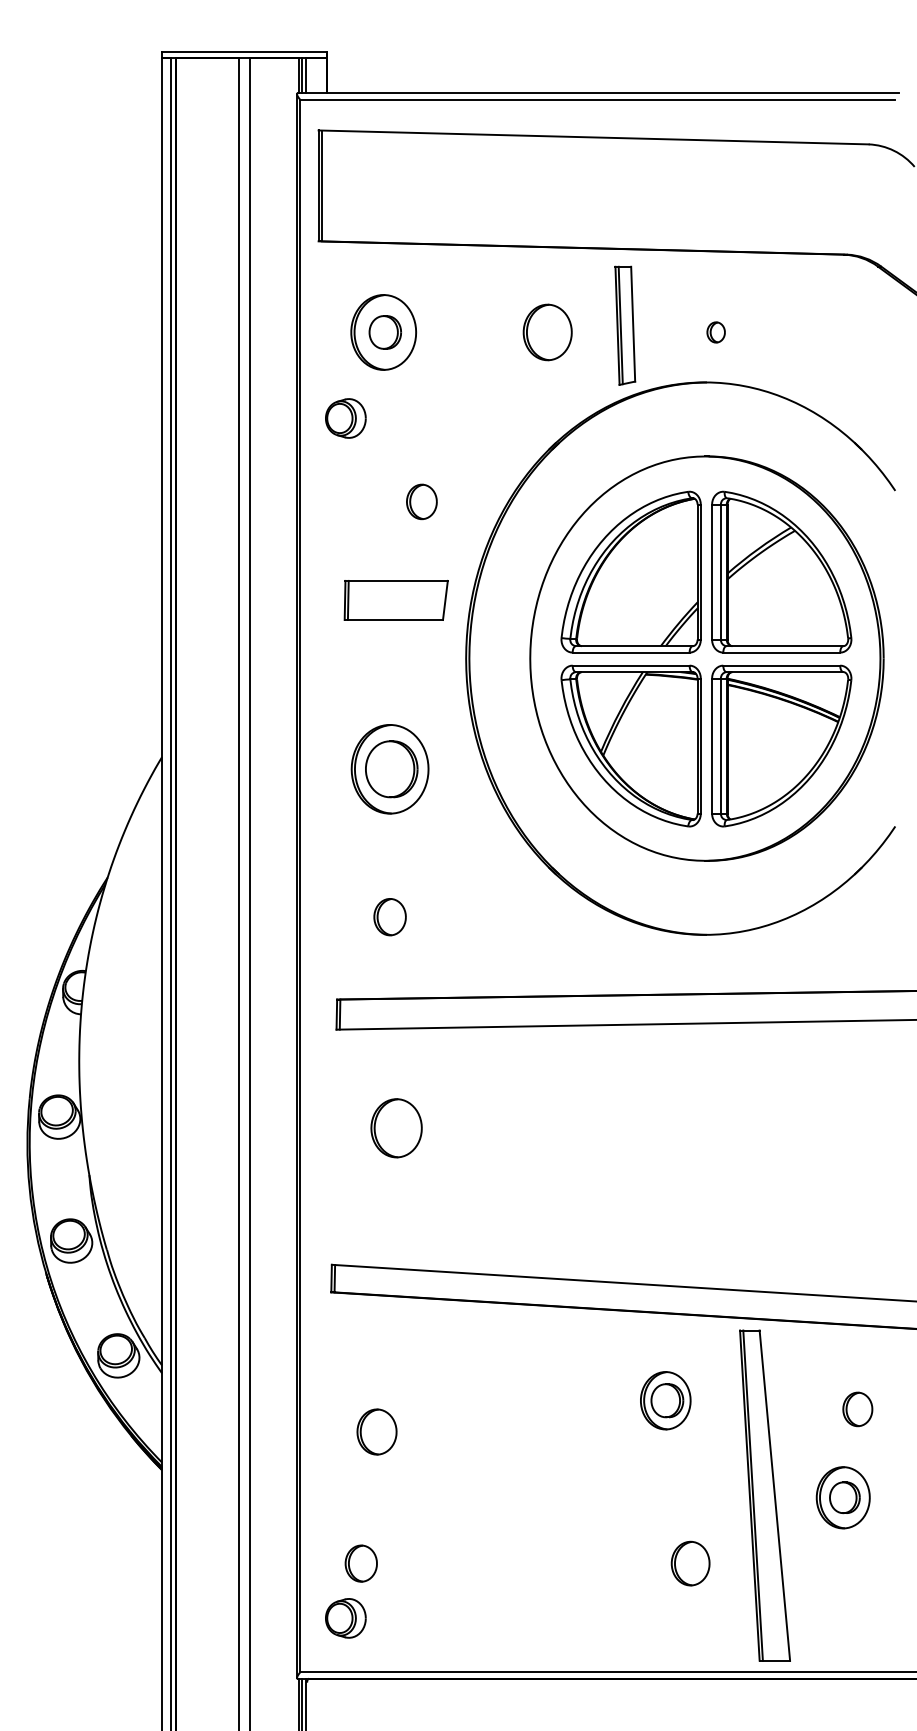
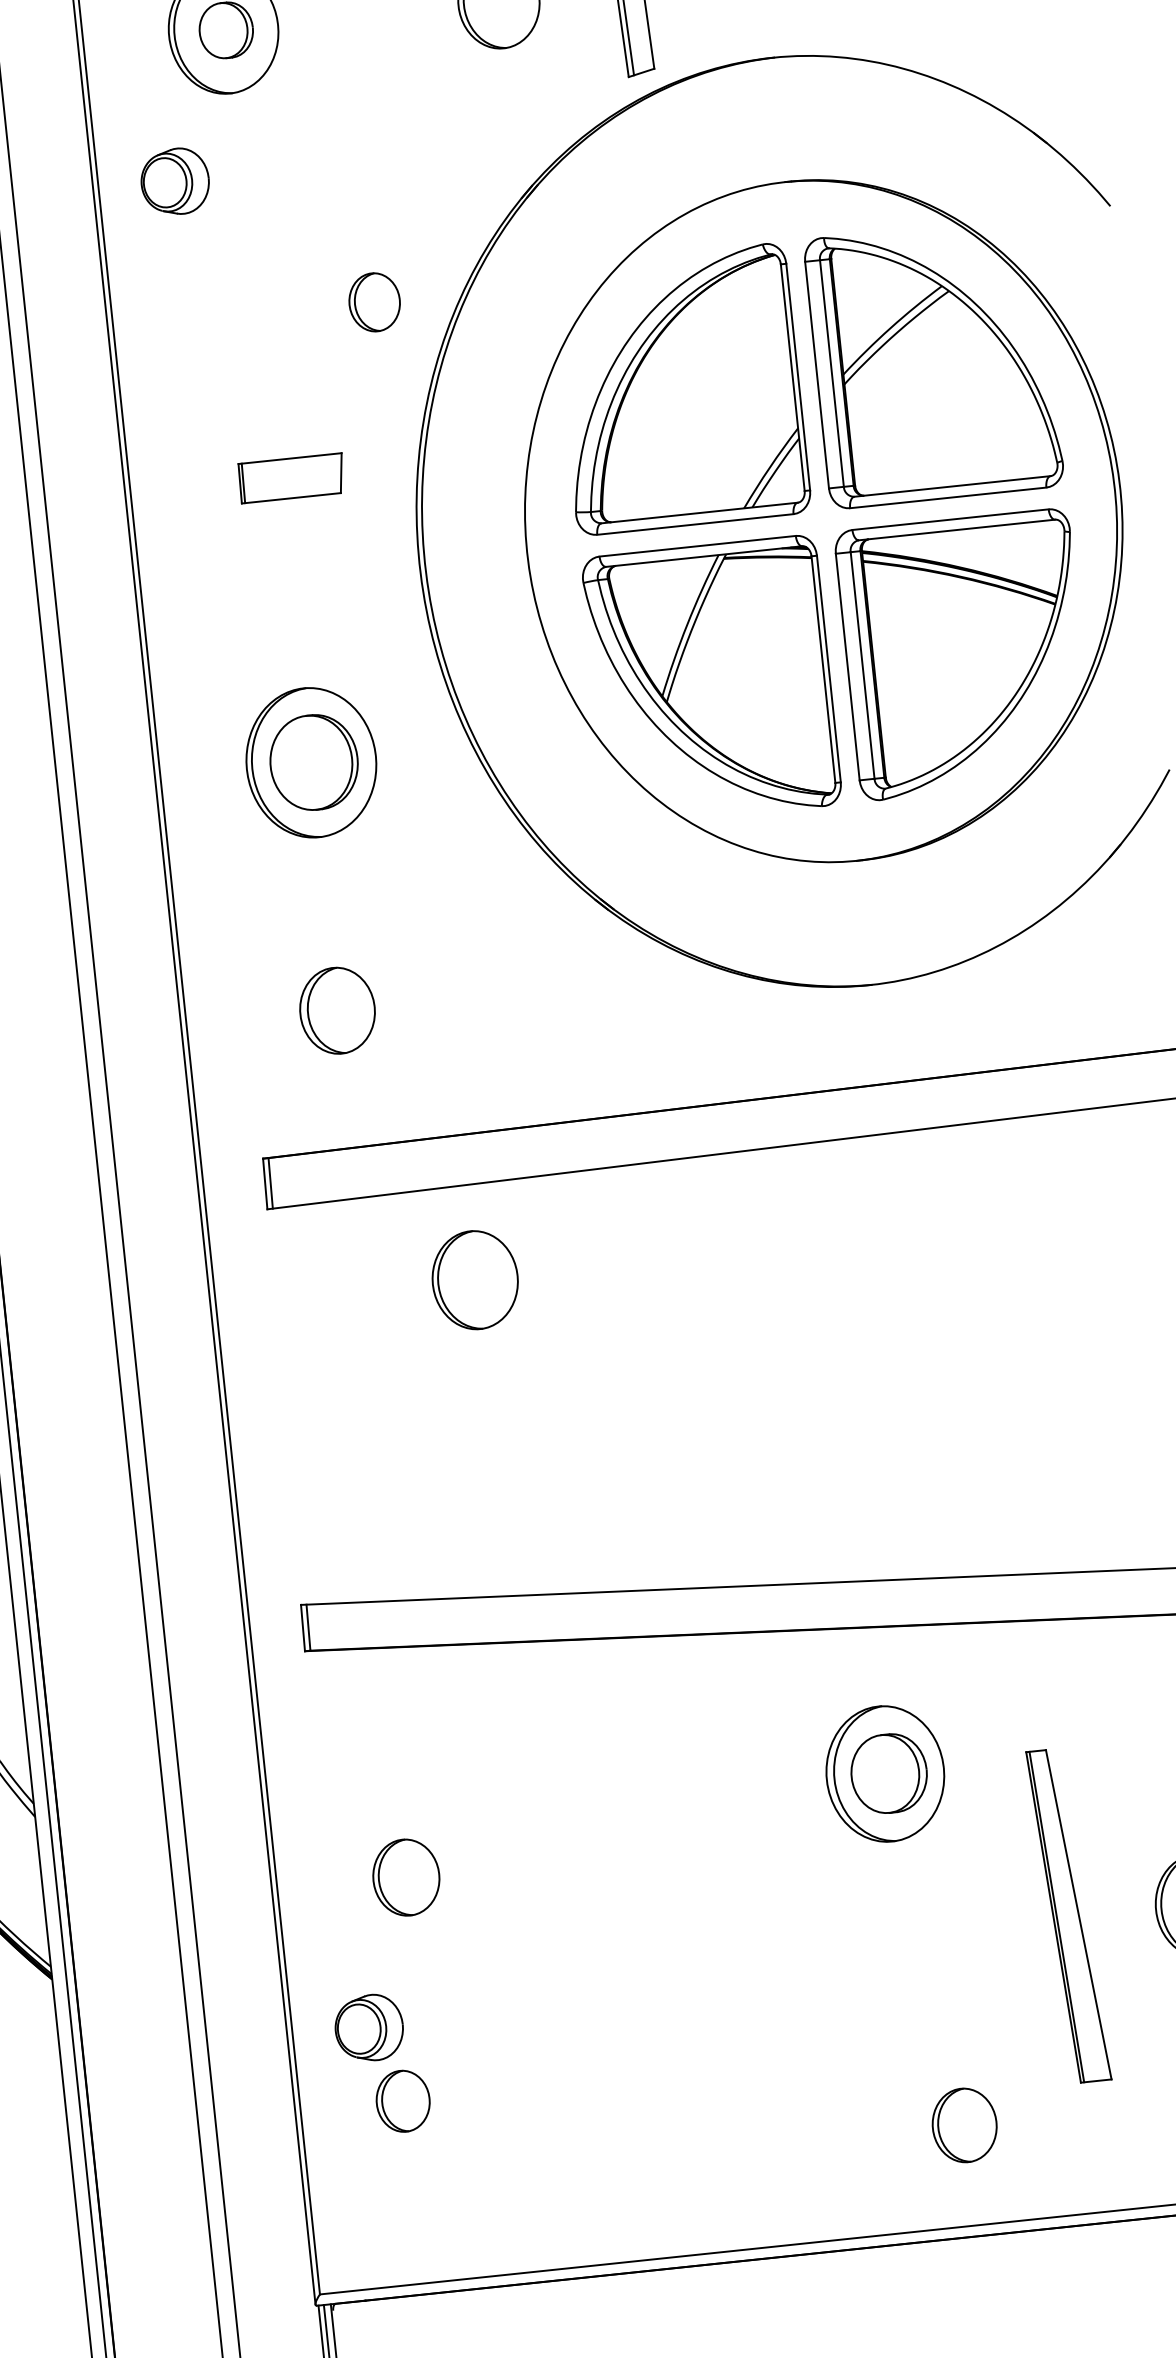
part: (421, 501) -> (373, 301), moved
part: (395, 600) -> (290, 478), size x0.6
part: (389, 917) -> (336, 1011), size x1.4
part: (396, 1128) -> (475, 1280), moved
part: (665, 1400) -> (885, 1773), size x1.4
part: (764, 1495) -> (1067, 1915), size x0.6
part: (690, 1563) -> (964, 2125), moved
part: (345, 1618) -> (368, 2028), moved

